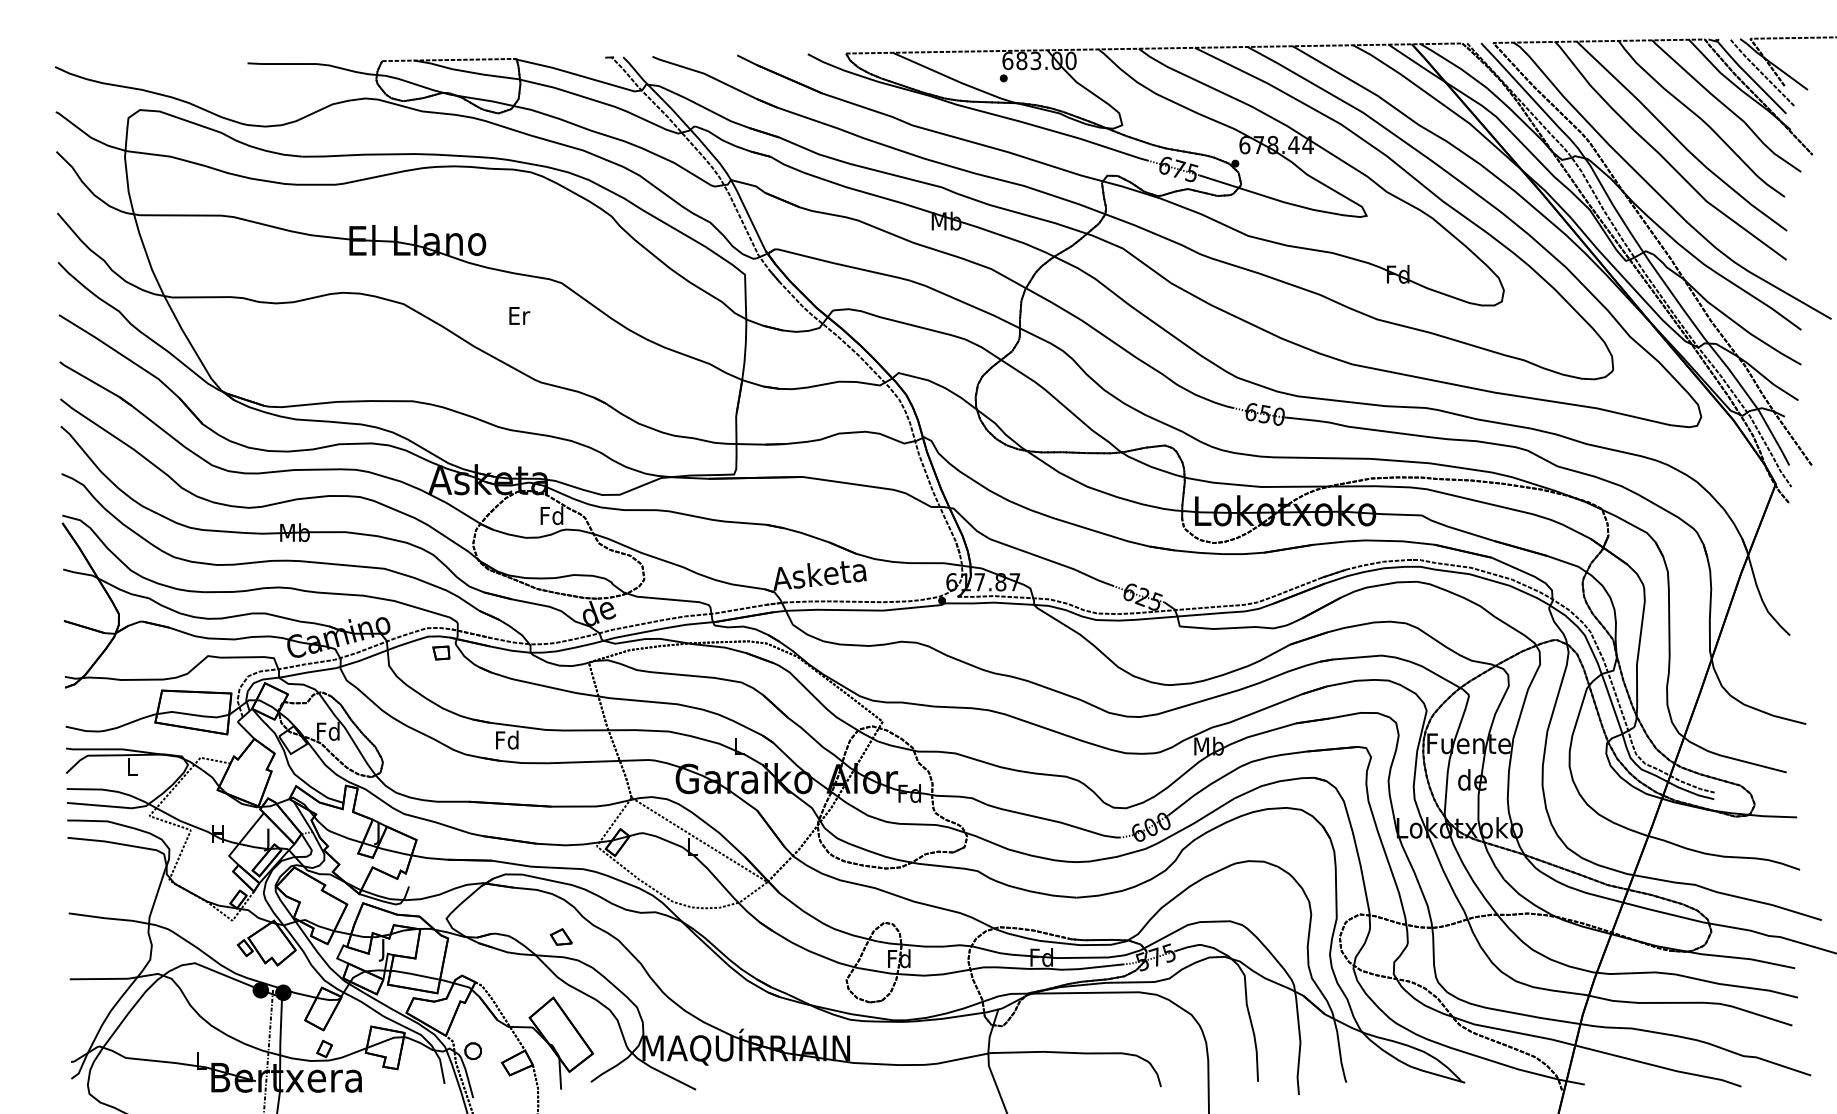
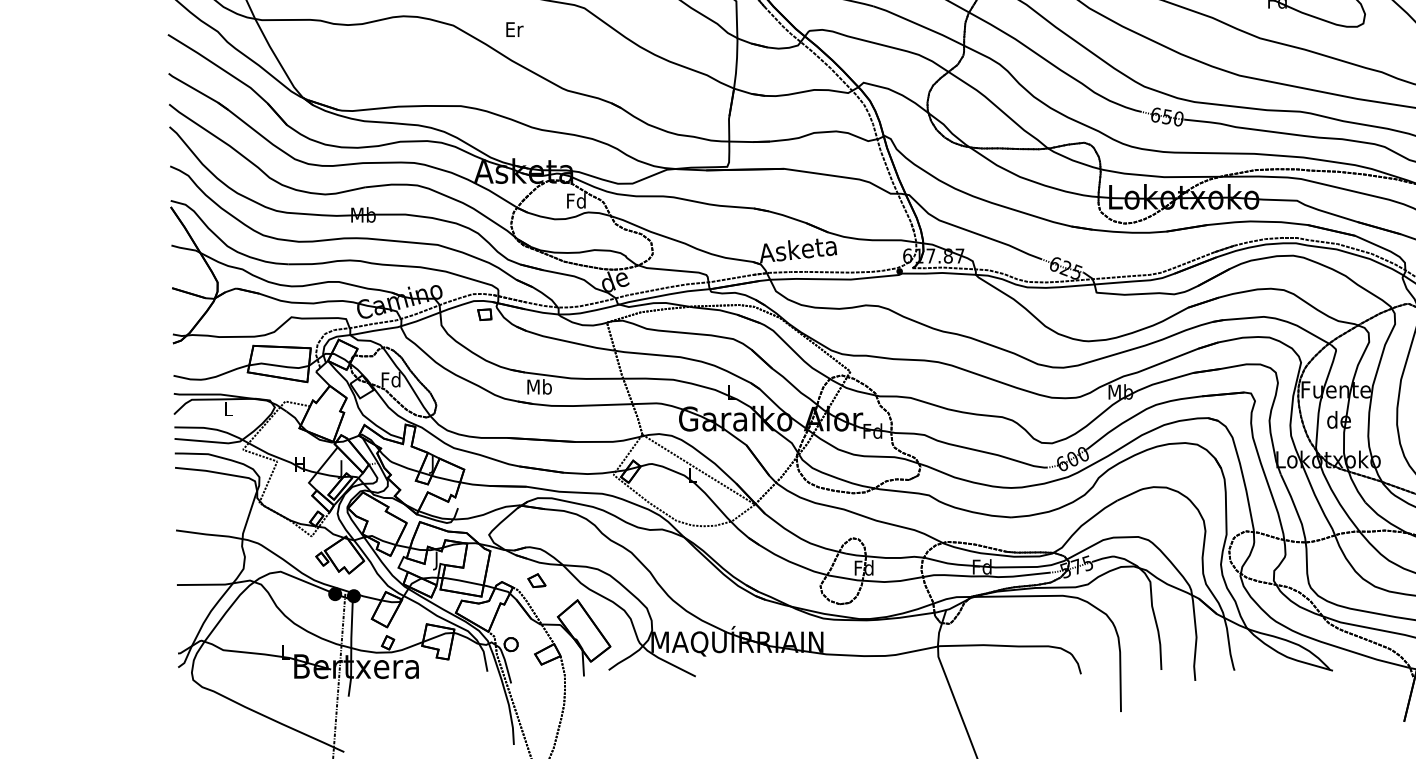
text: (519, 315) -> (514, 29), moved
text: (507, 739) -> (539, 386), Fd -> Mb
part: (560, 936) -> (536, 580), moved

